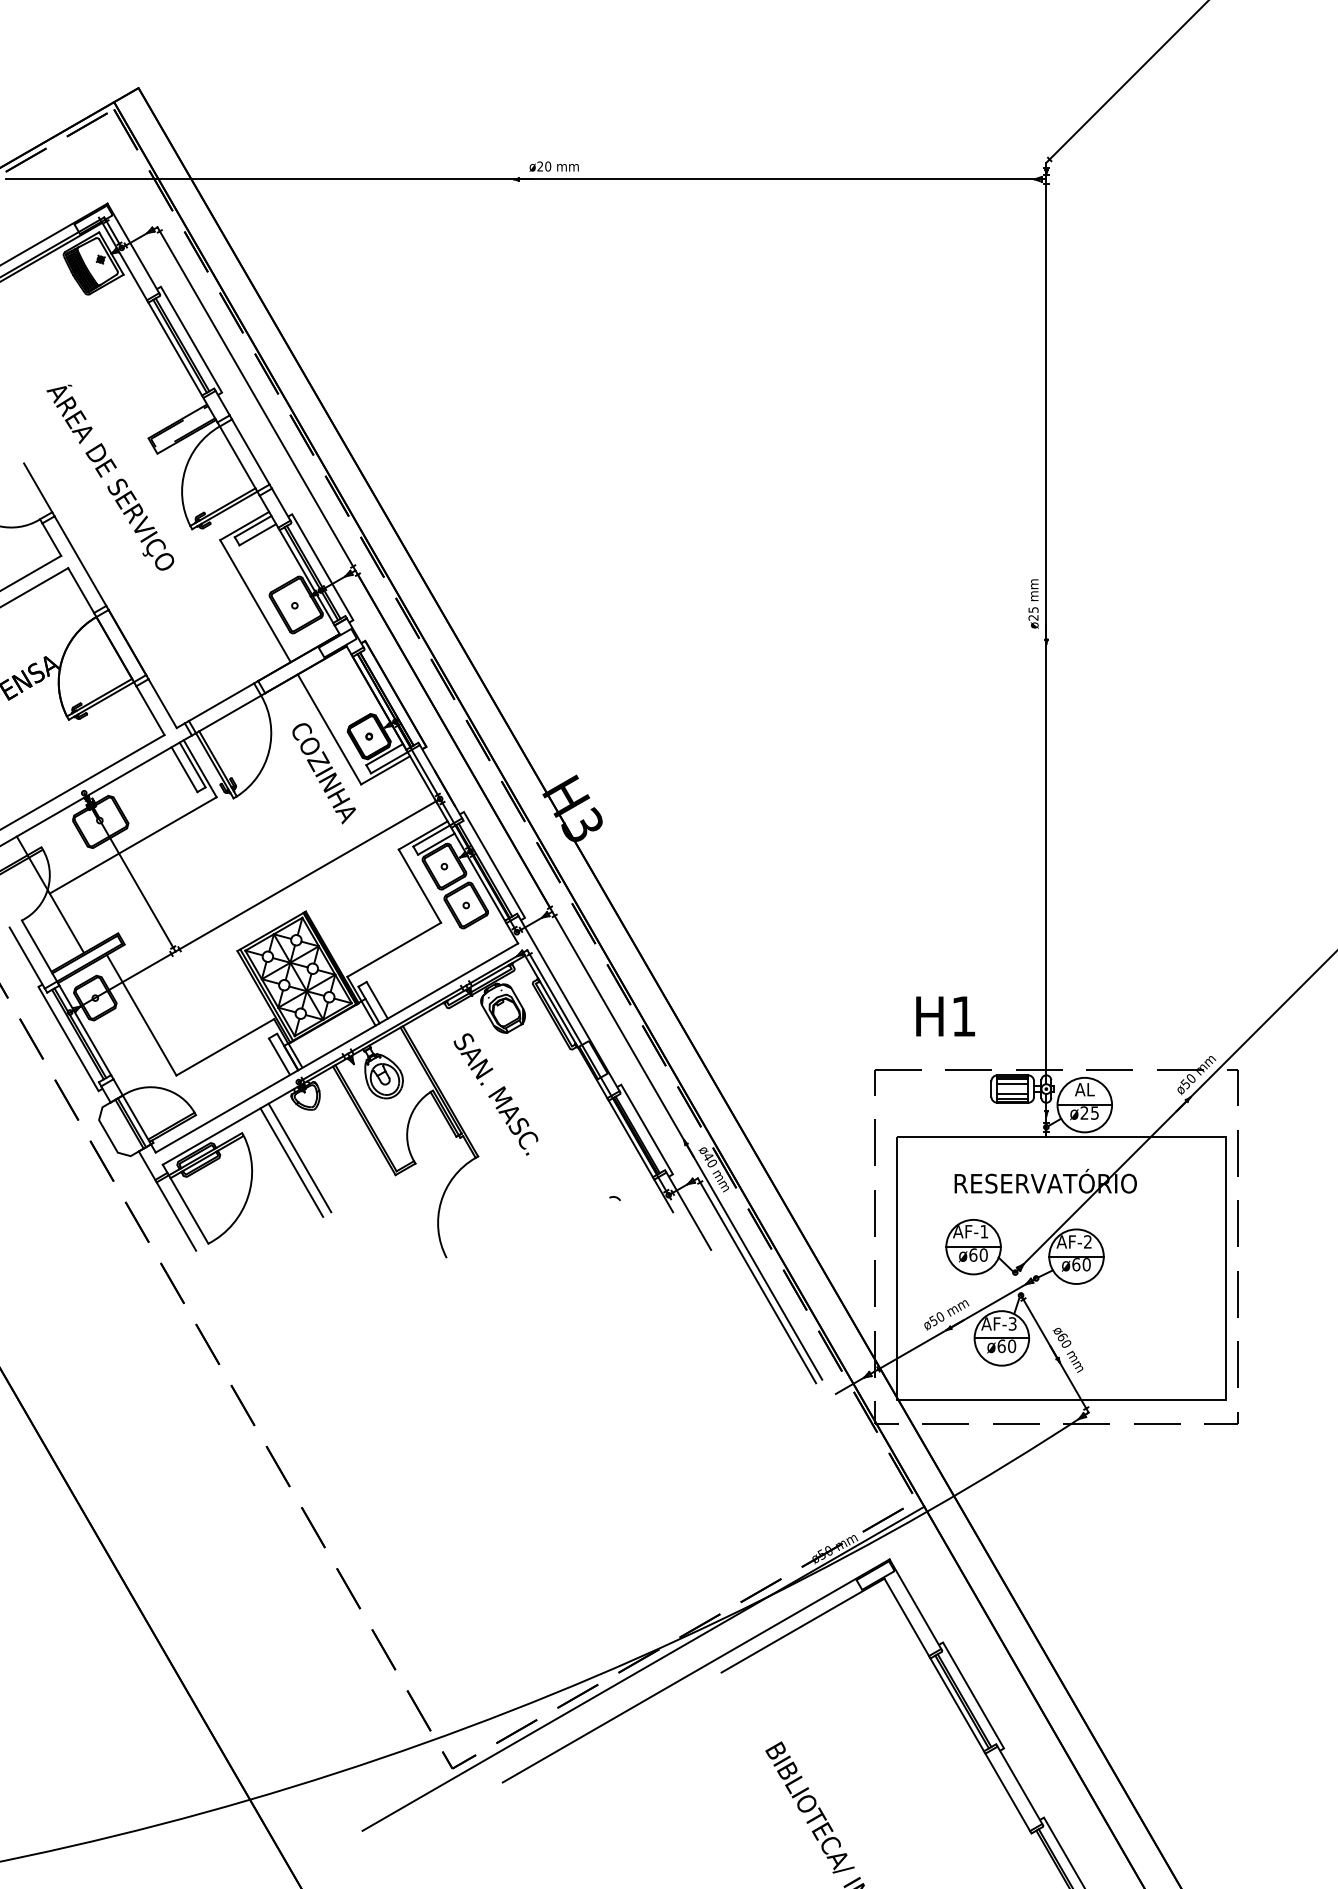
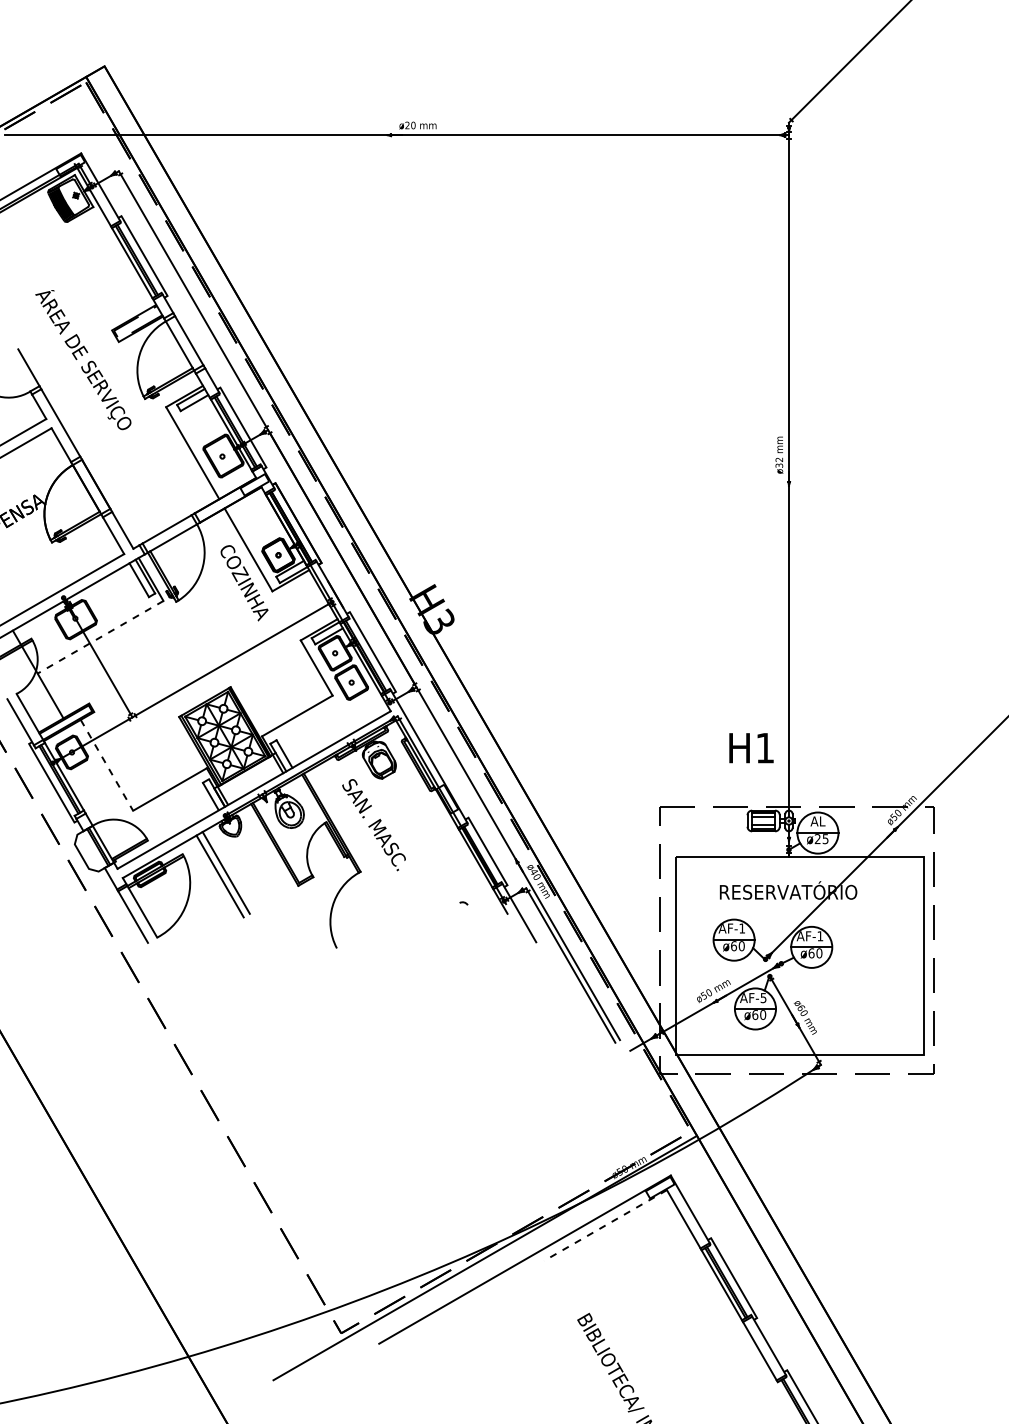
text: (1033, 613) -> (779, 462), ø25 -> ø32
line: (132, 845) -> (100, 637), solid -> dashed
line: (141, 1015) -> (106, 765), solid -> dashed
text: (945, 1016) -> (751, 748), moved
text: (1087, 1241) -> (820, 935), AF-2 -> AF-1
text: (1012, 1323) -> (763, 997), AF-3 -> AF-5
line: (802, 1625) -> (605, 1225), solid -> dashed

